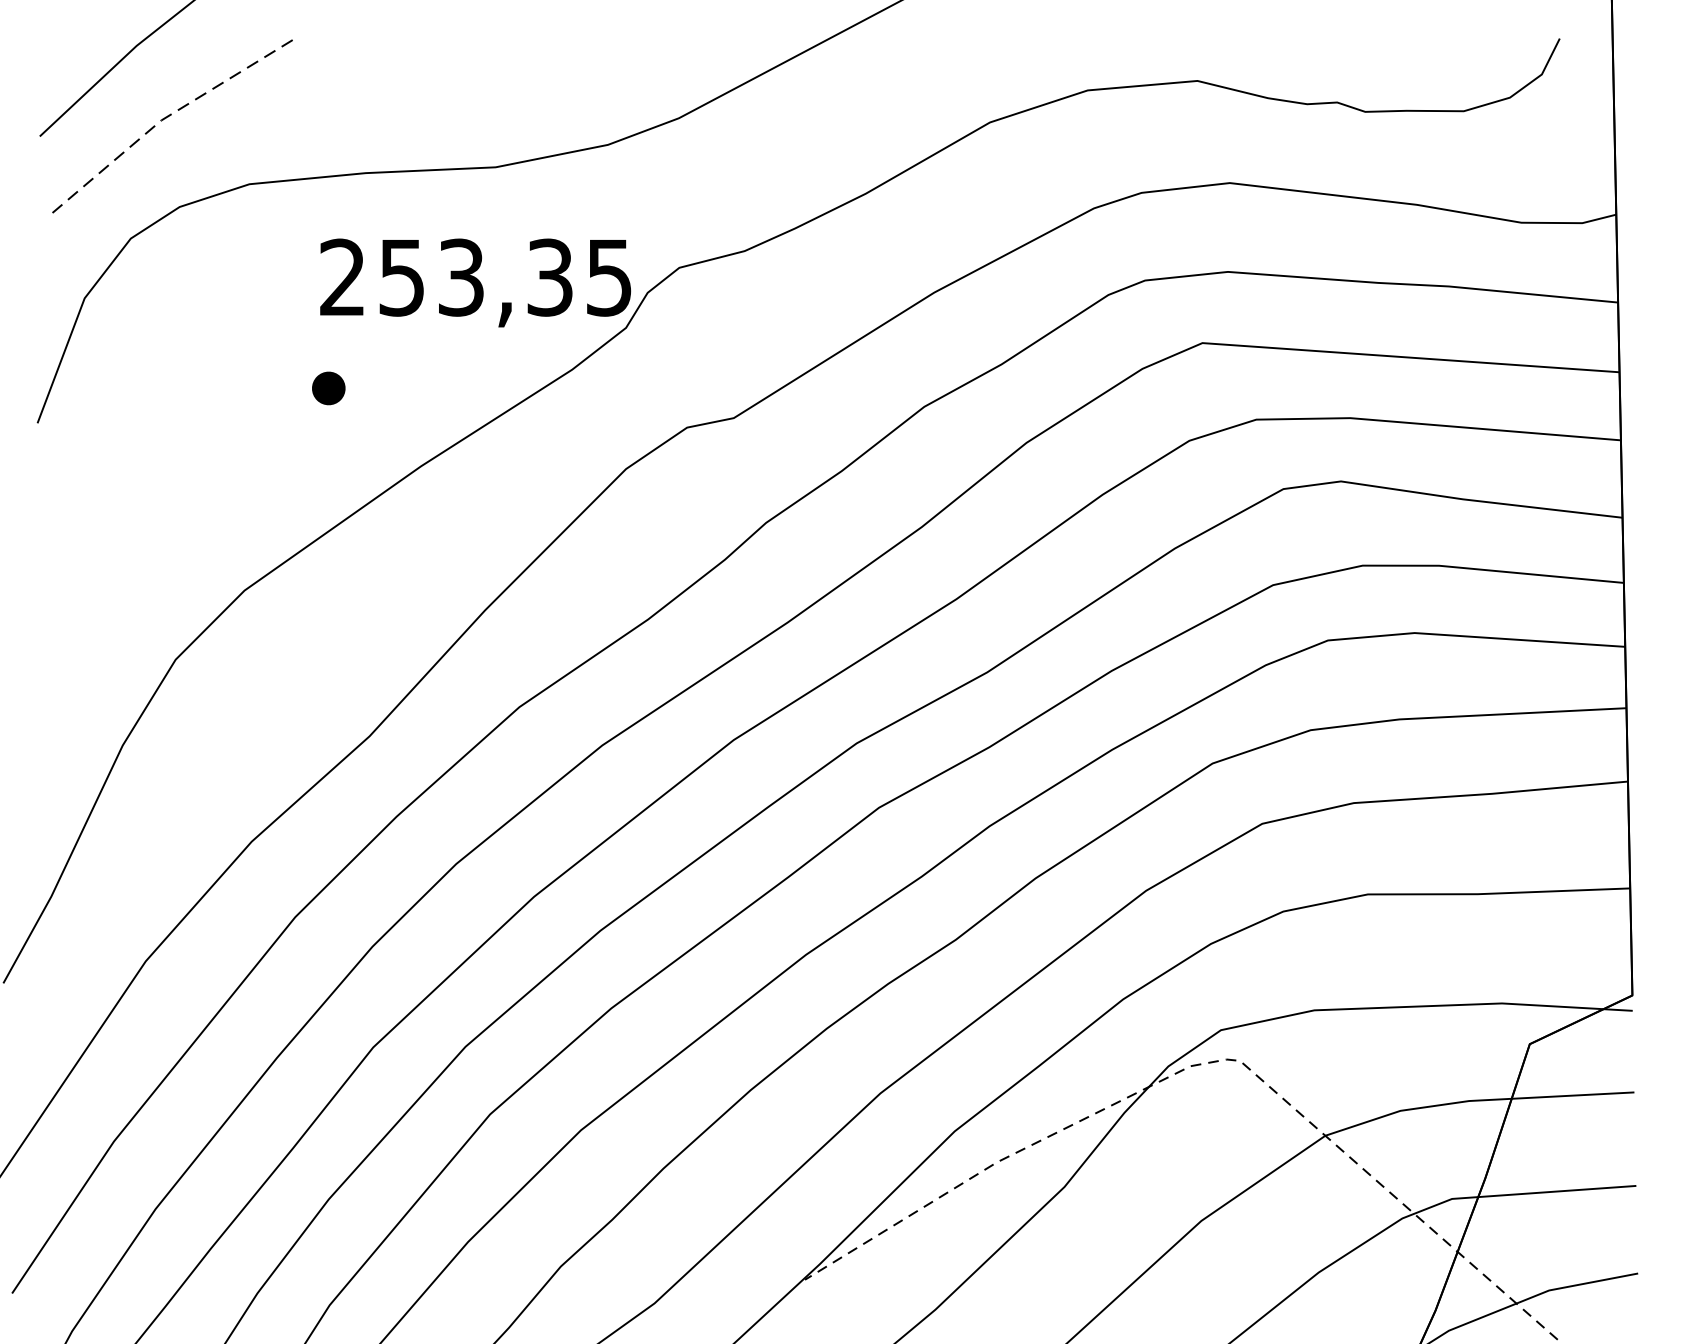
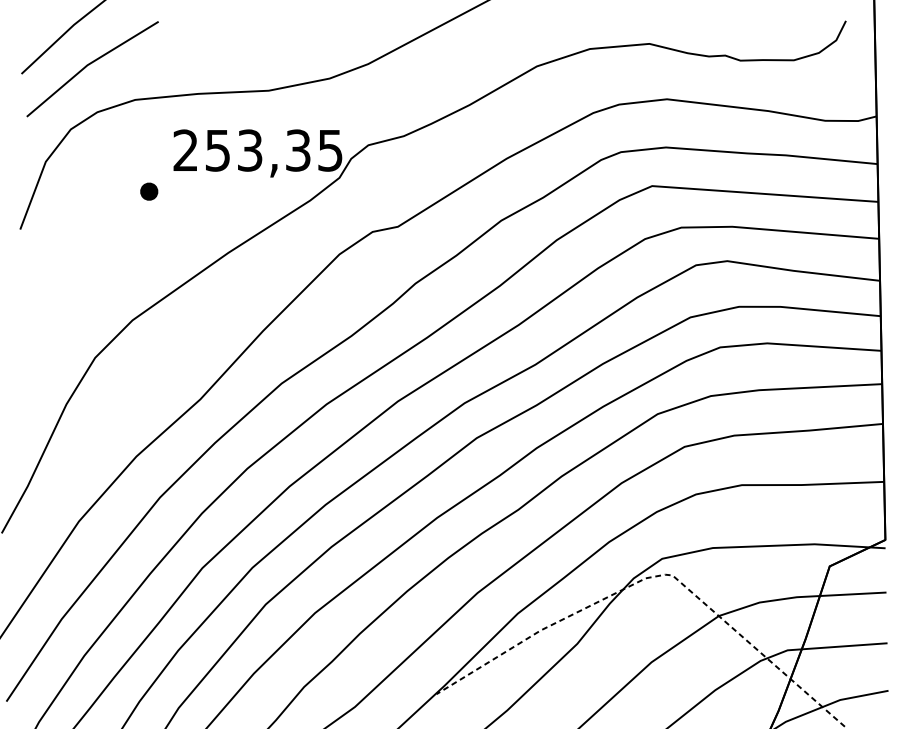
line: (163, 118) -> (88, 64), dashed -> solid
part: (329, 388) -> (149, 191), moved

